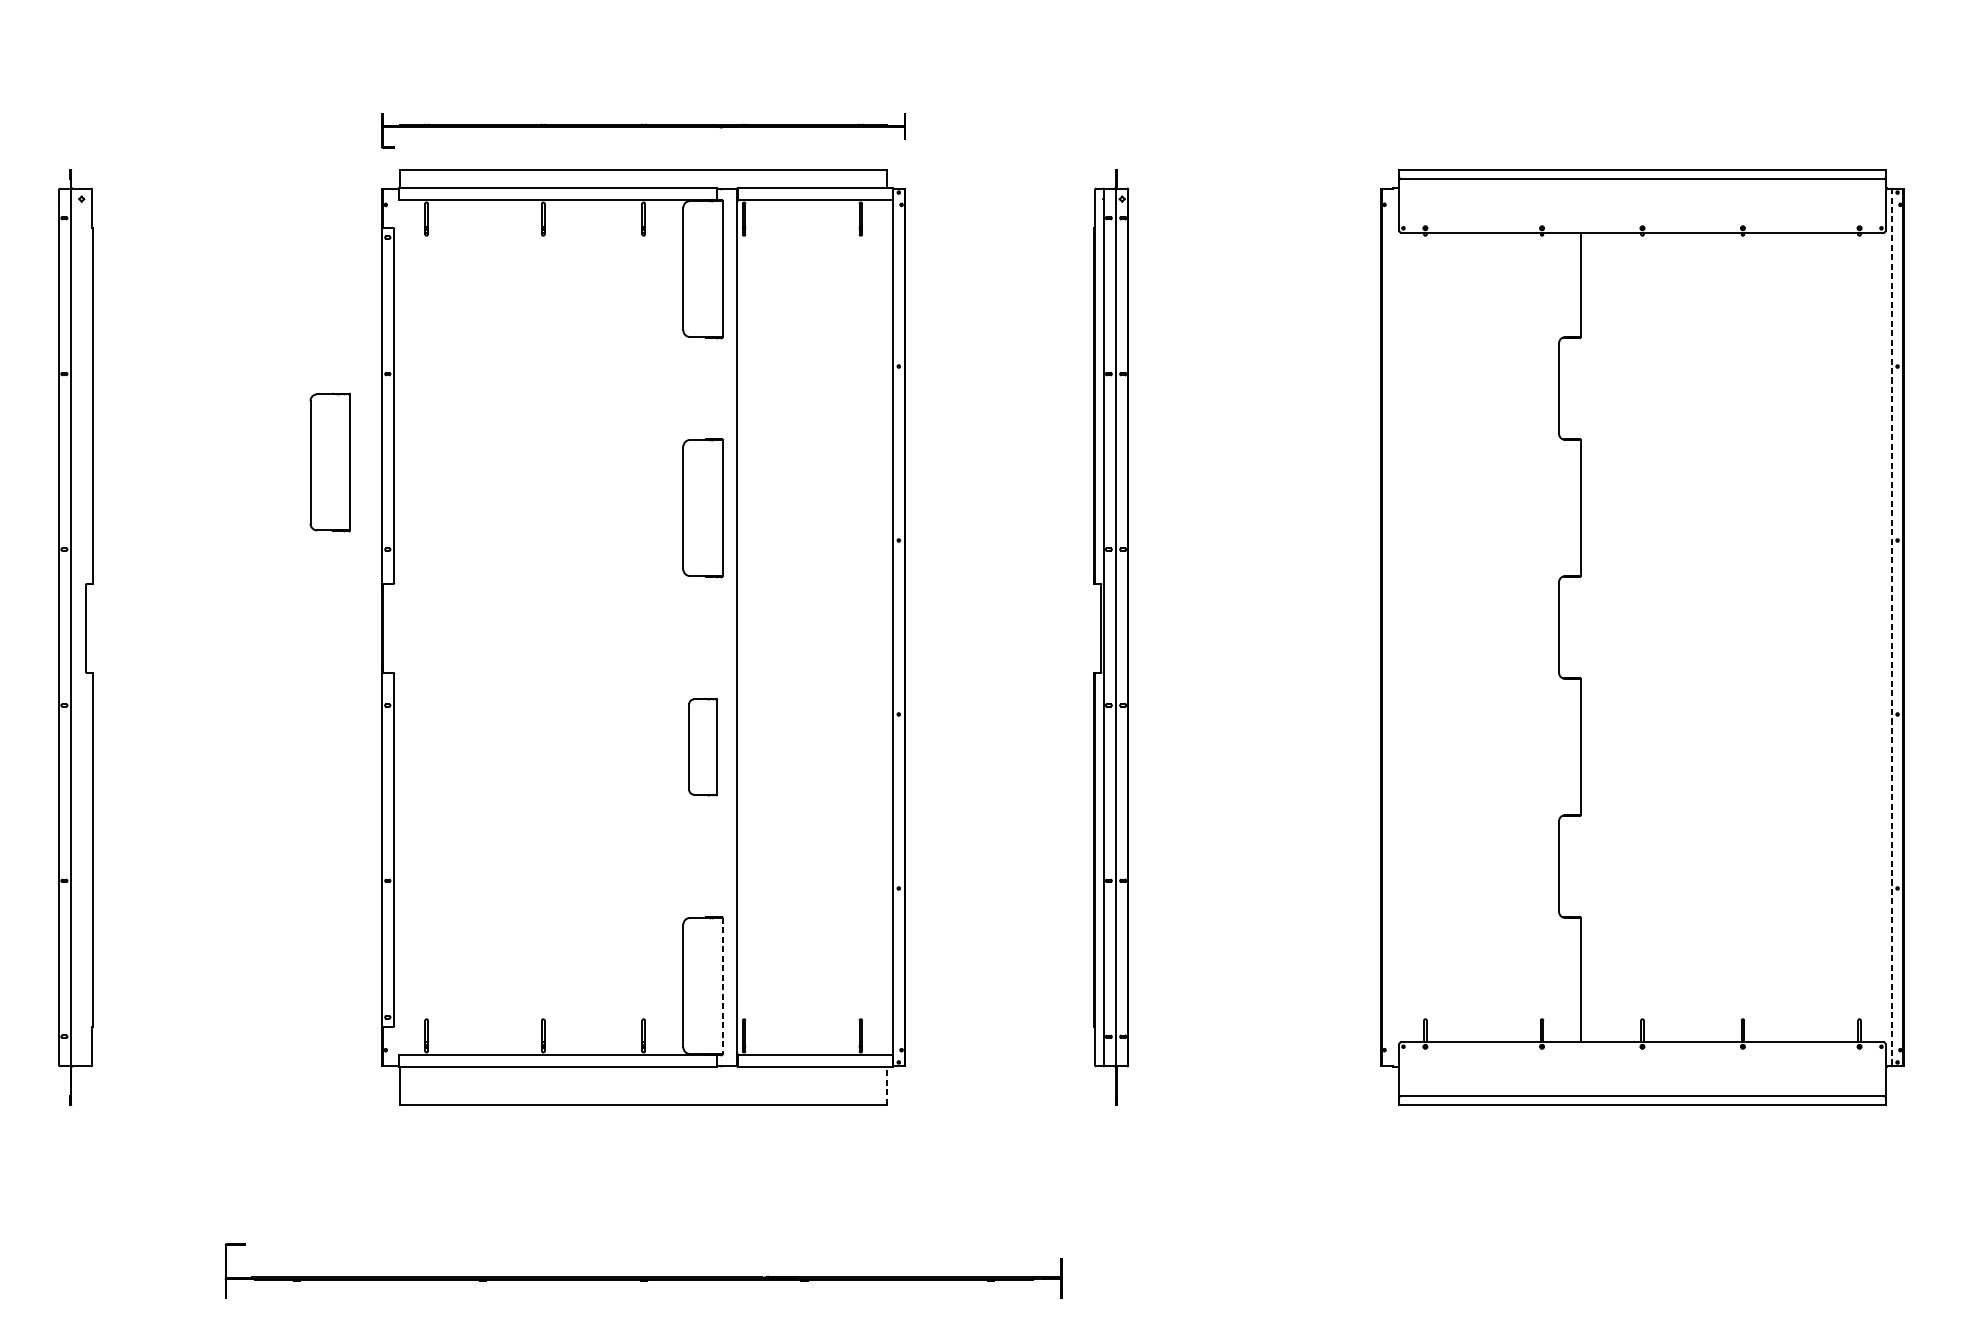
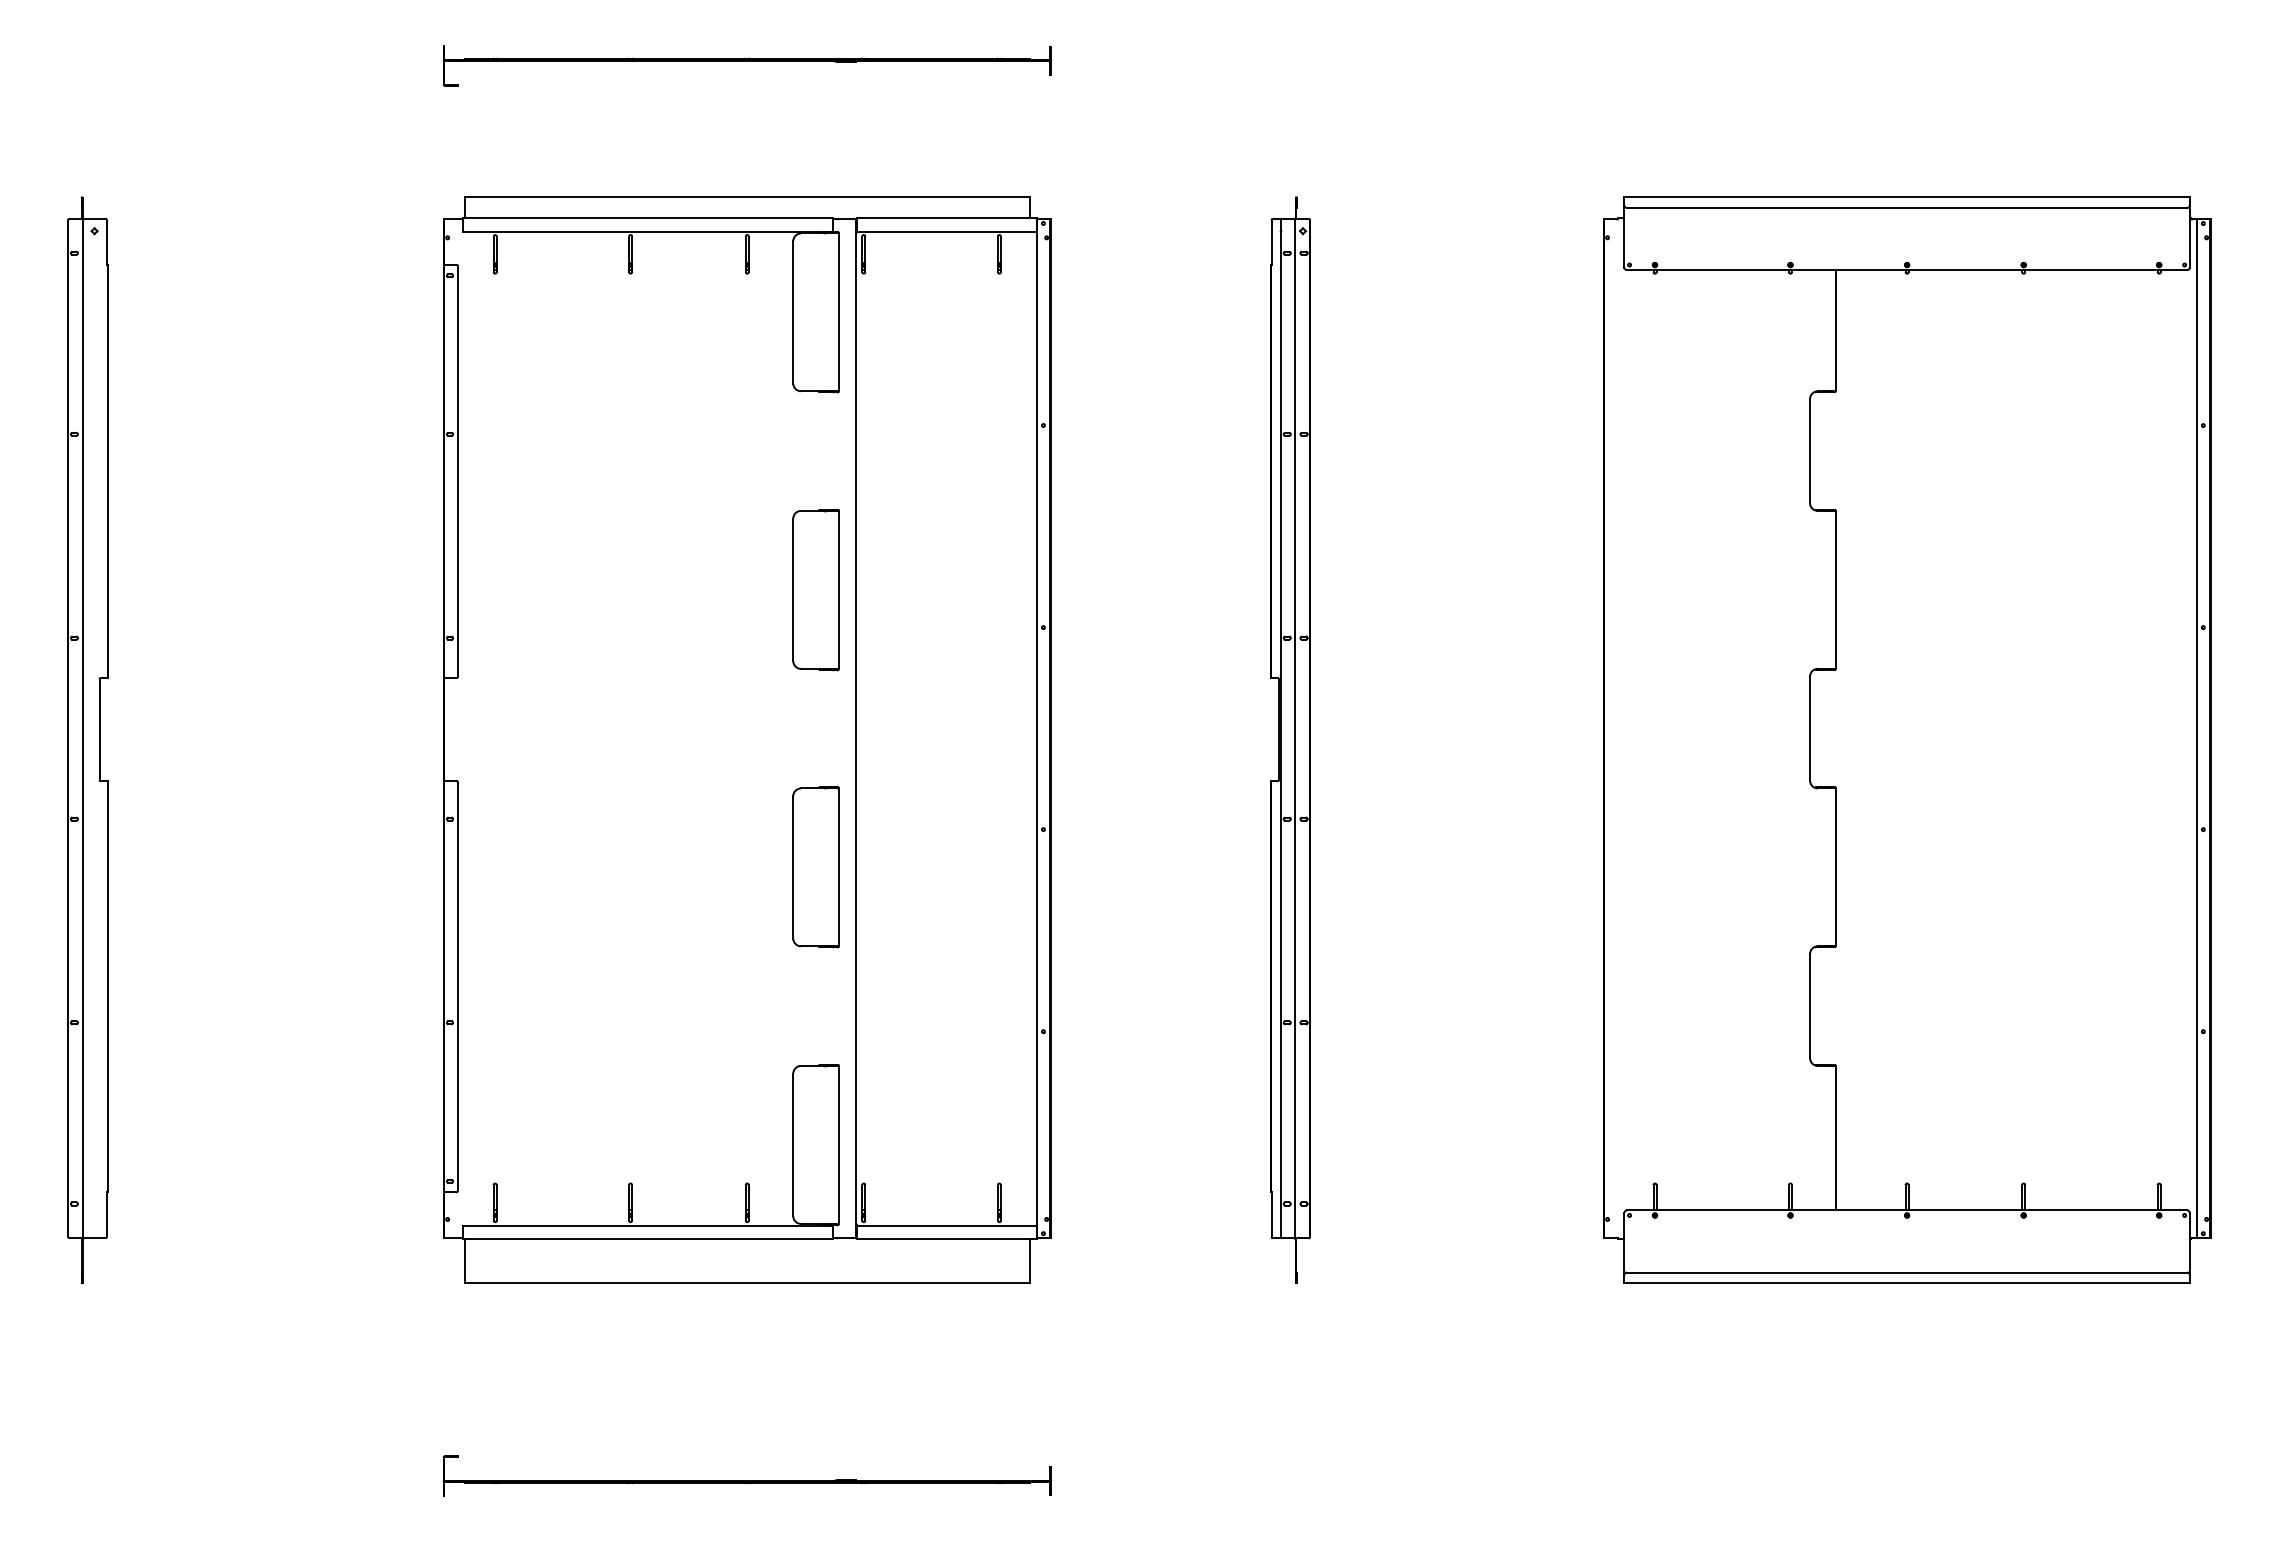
part: (643, 130) -> (746, 65), moved
part: (329, 462) -> (382, 537), removed
line: (1891, 627) -> (2196, 728), dashed -> solid
part: (702, 747) -> (815, 867), size x1.43
line: (723, 985) -> (839, 1144), dashed -> solid
line: (886, 1085) -> (1029, 1260), dashed -> solid
part: (643, 1270) -> (746, 1475), size x0.62

